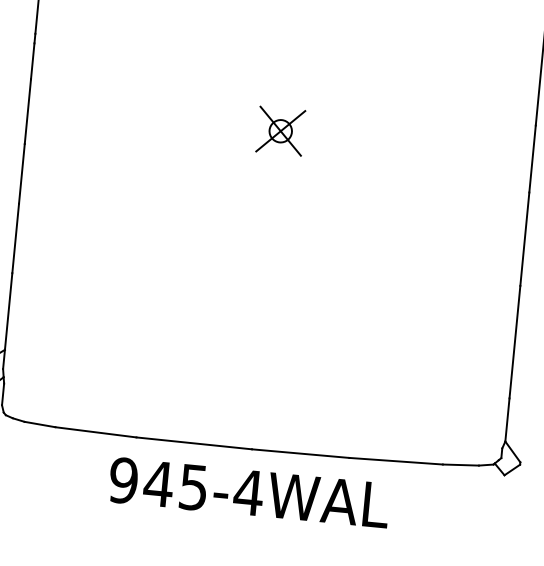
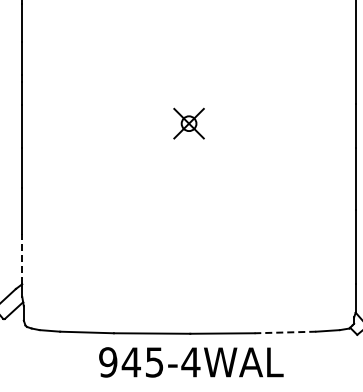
line: (9, 310) -> (22, 258), solid -> dashed
line: (396, 461) -> (285, 332), solid -> dashed

